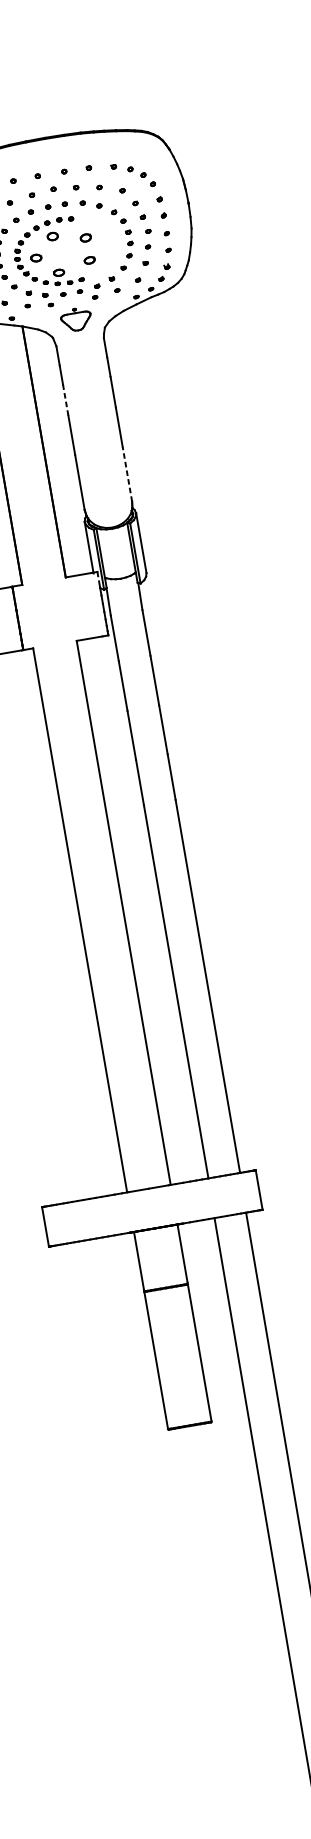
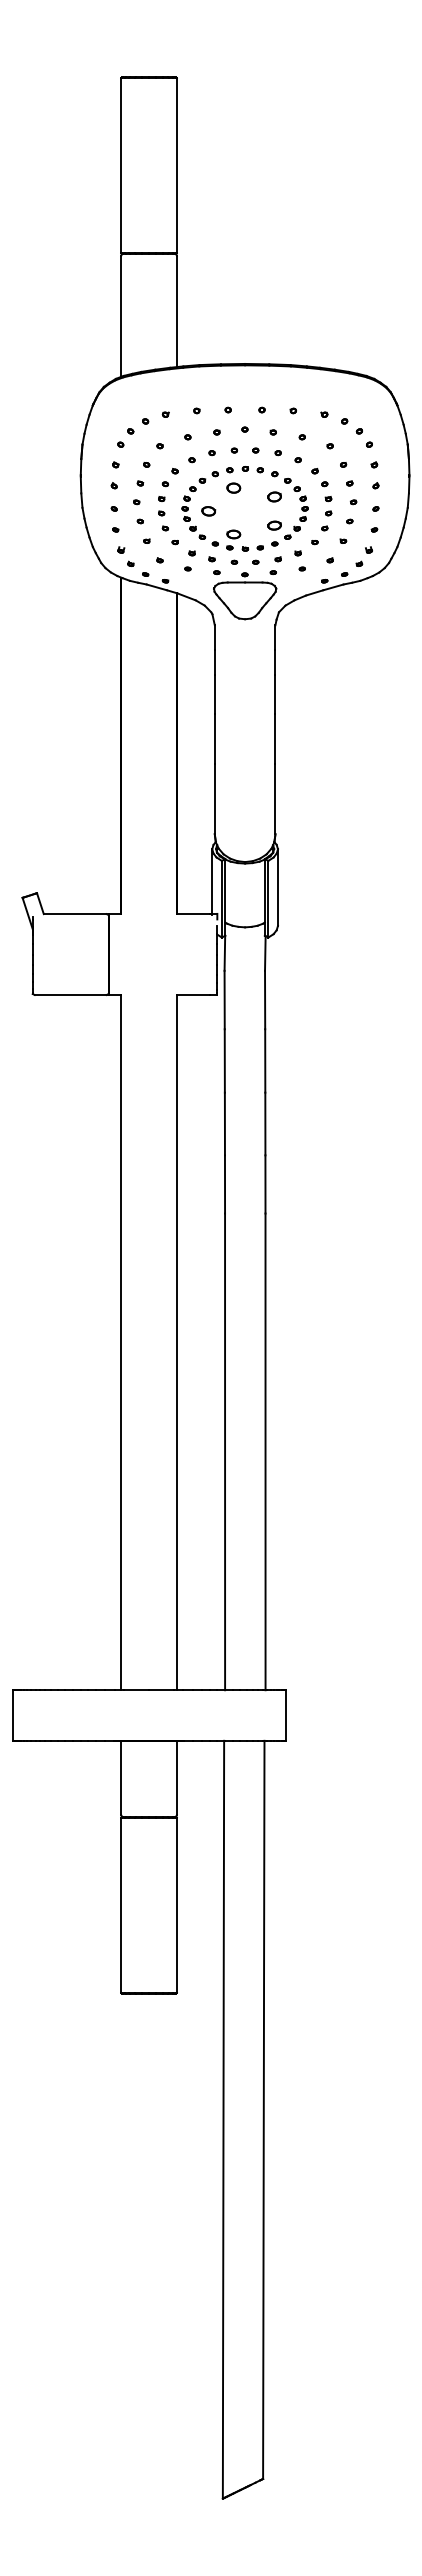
part: (108, 243) -> (301, 508), added
part: (76, 319) -> (245, 596), size x1.67
line: (65, 400) -> (214, 694), dashed -> solid
line: (127, 473) -> (275, 798), dashed -> solid

